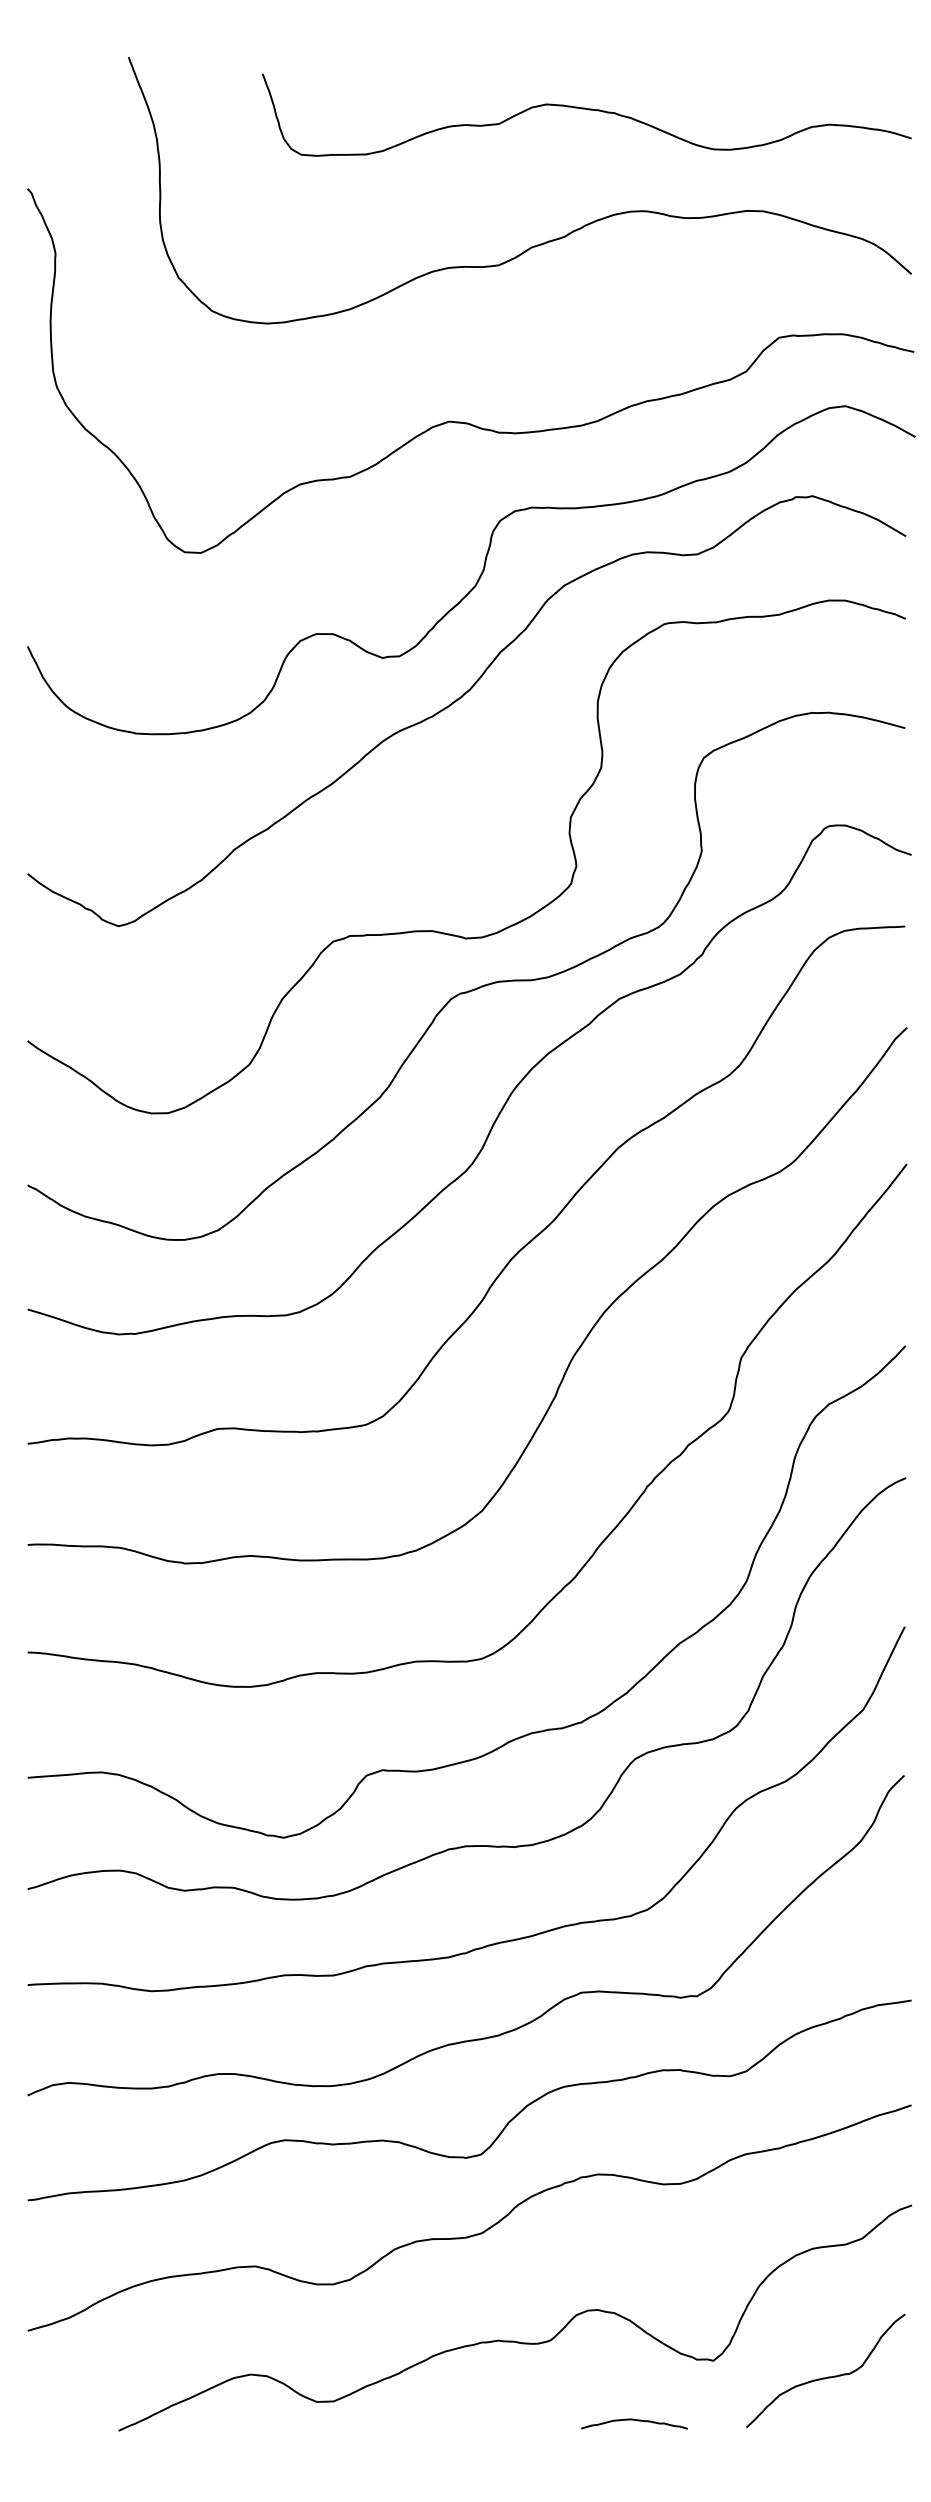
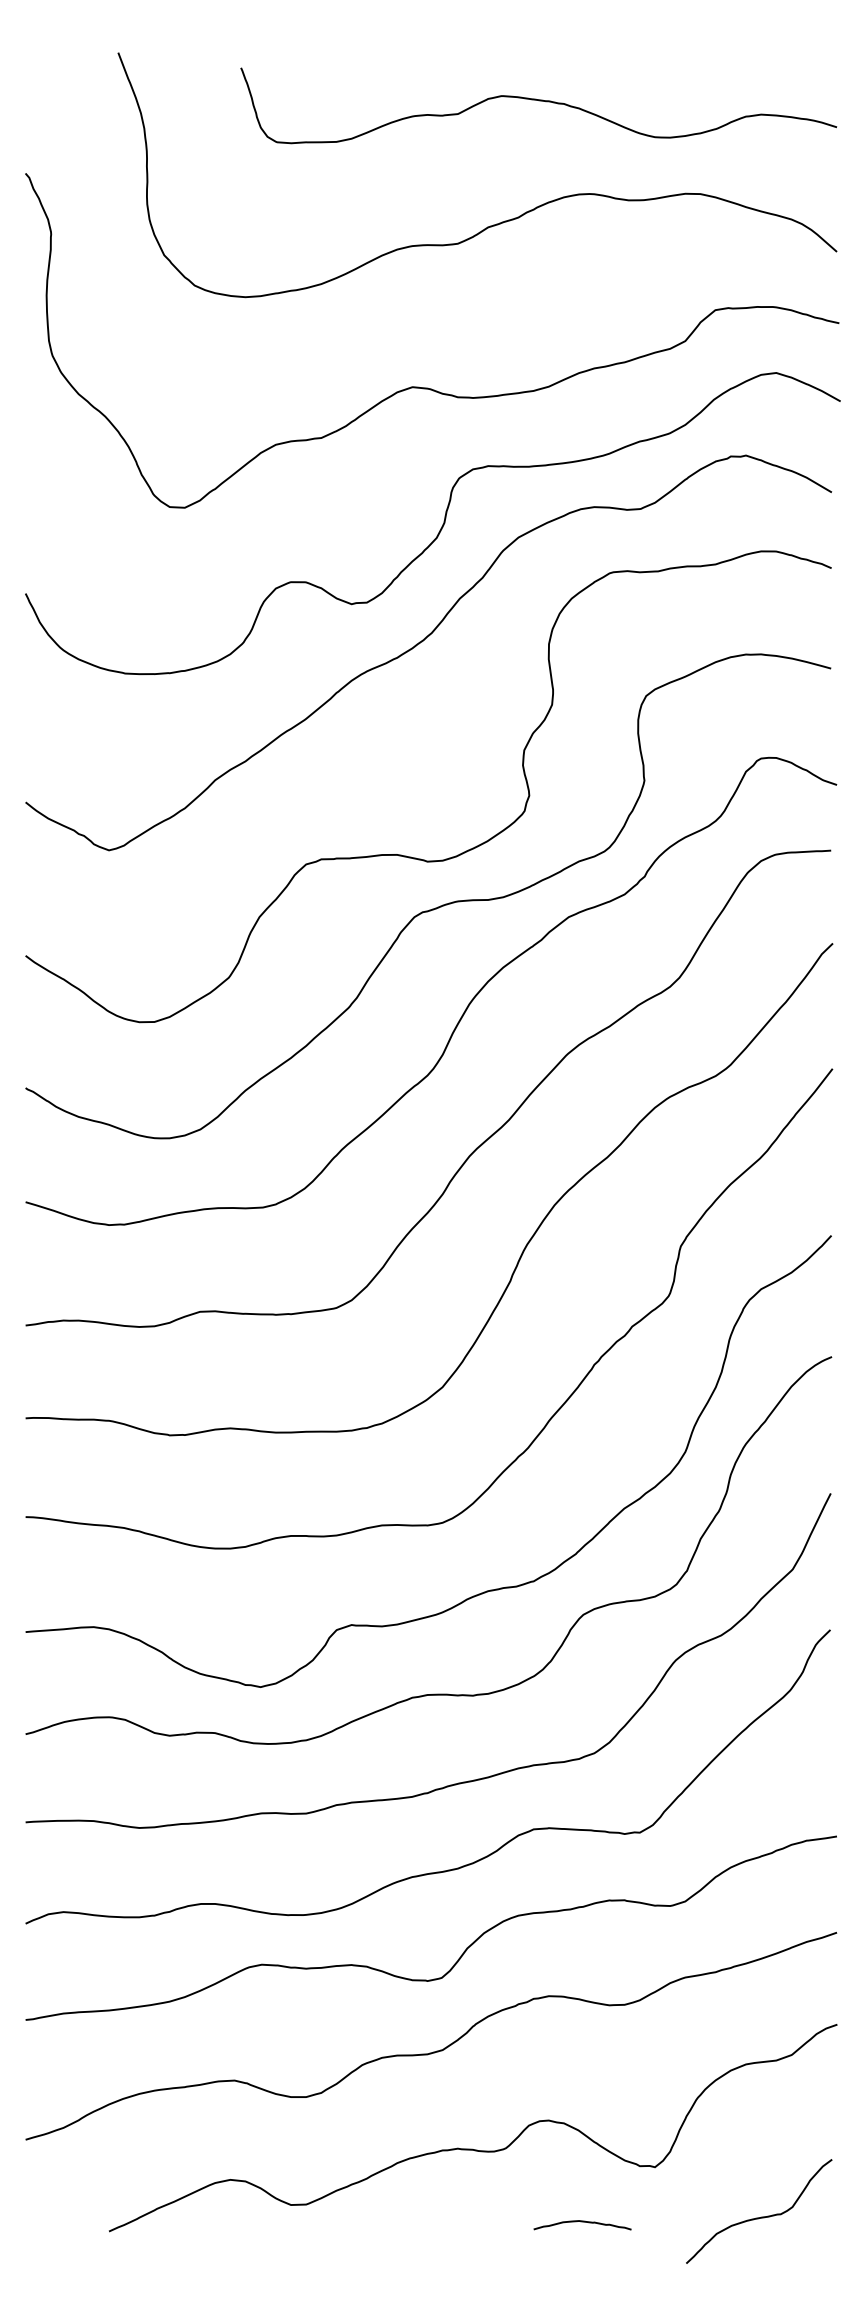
curve: (828, 2376) -> (761, 2216), moved

